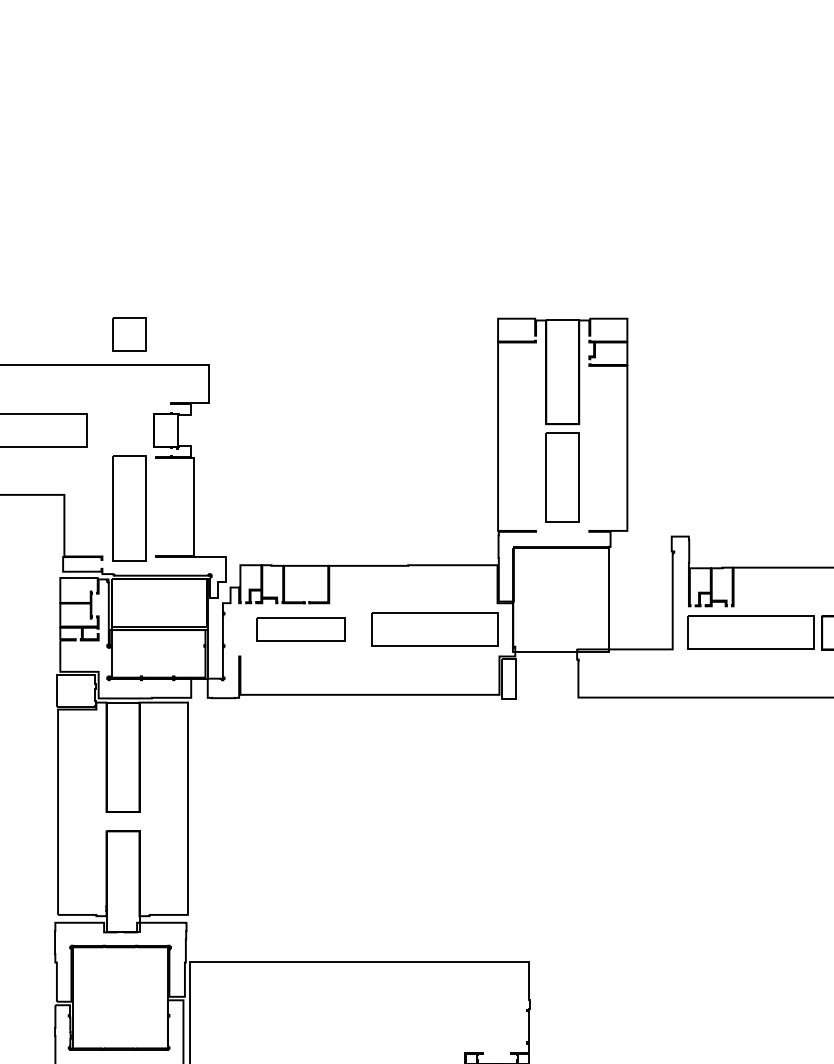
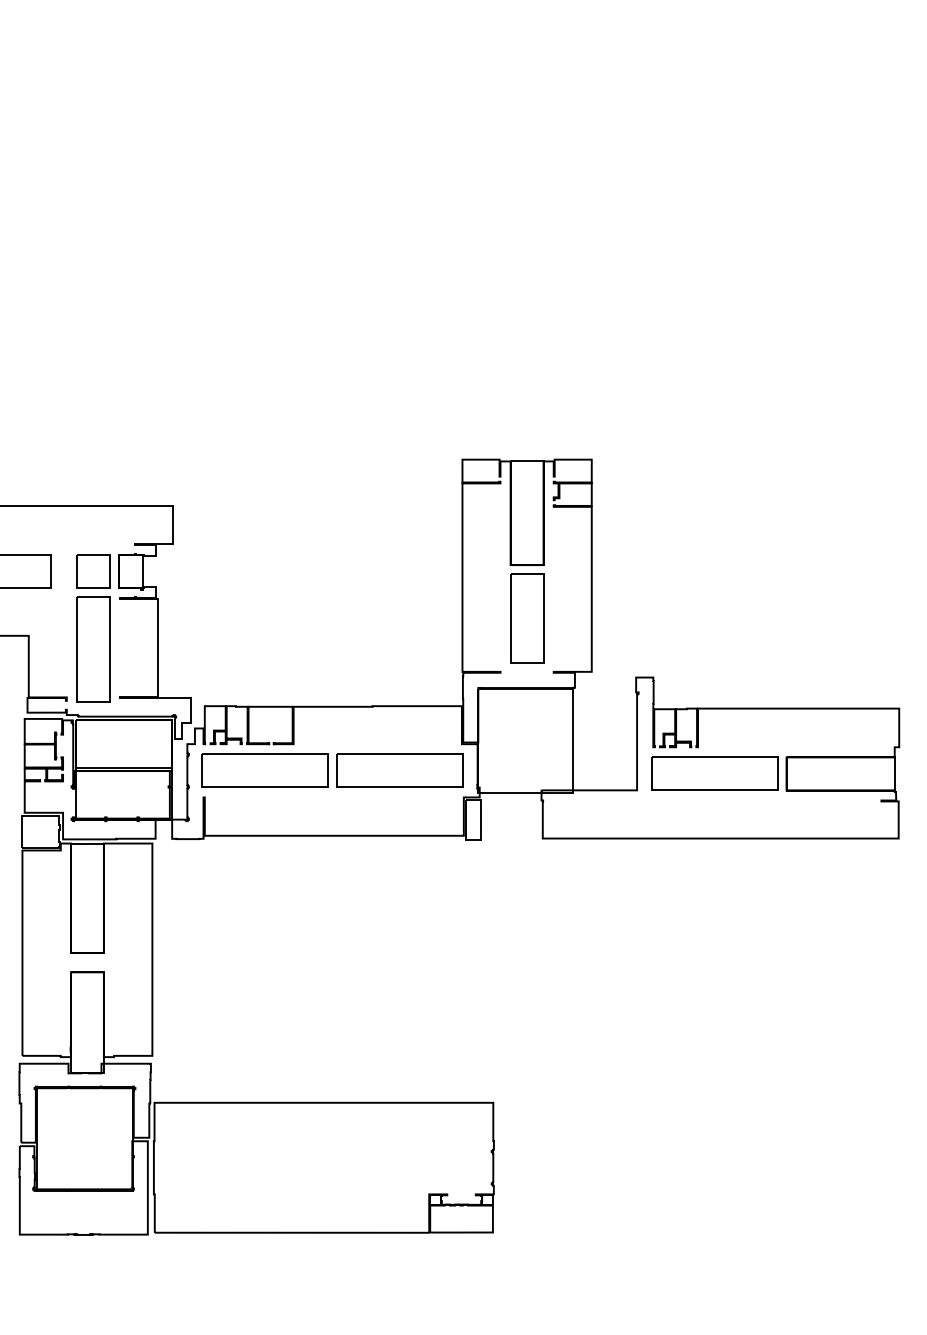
part: (129, 334) -> (93, 571), moved
part: (300, 629) -> (264, 770), size x1.43

